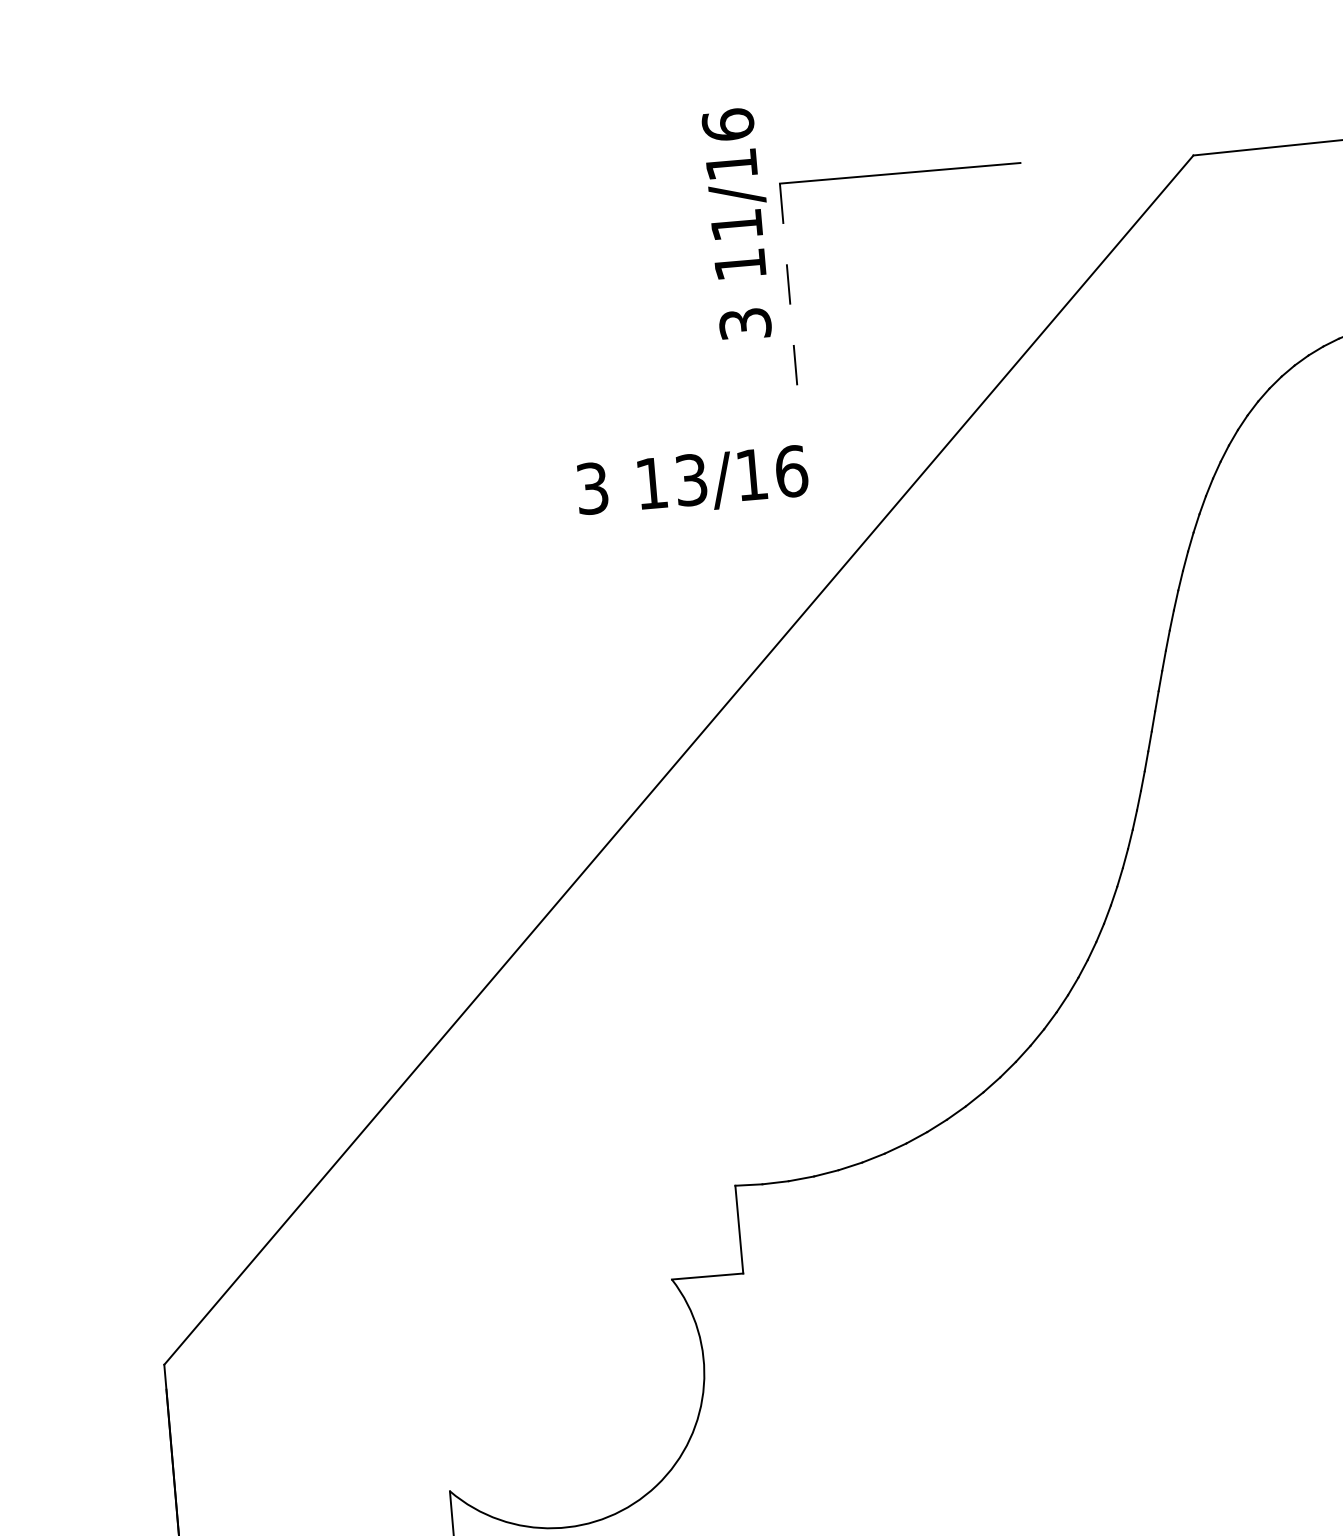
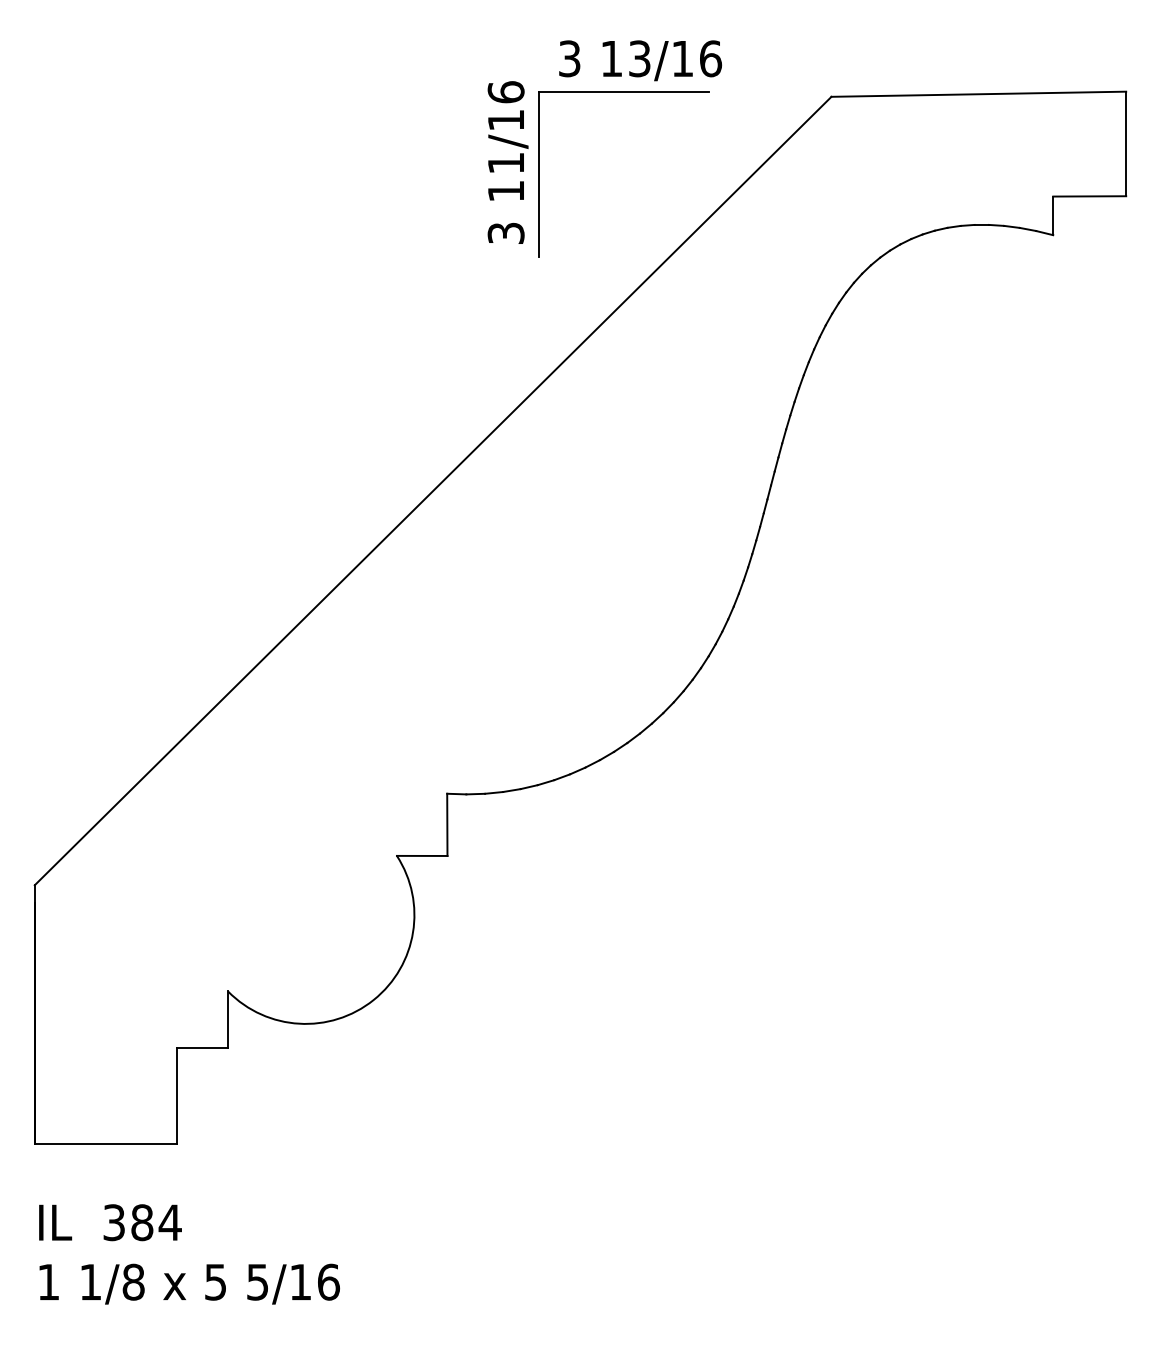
text: (738, 223) -> (507, 162), moved
line: (789, 300) -> (538, 174), dashed -> solid
text: (692, 482) -> (640, 60), moved

